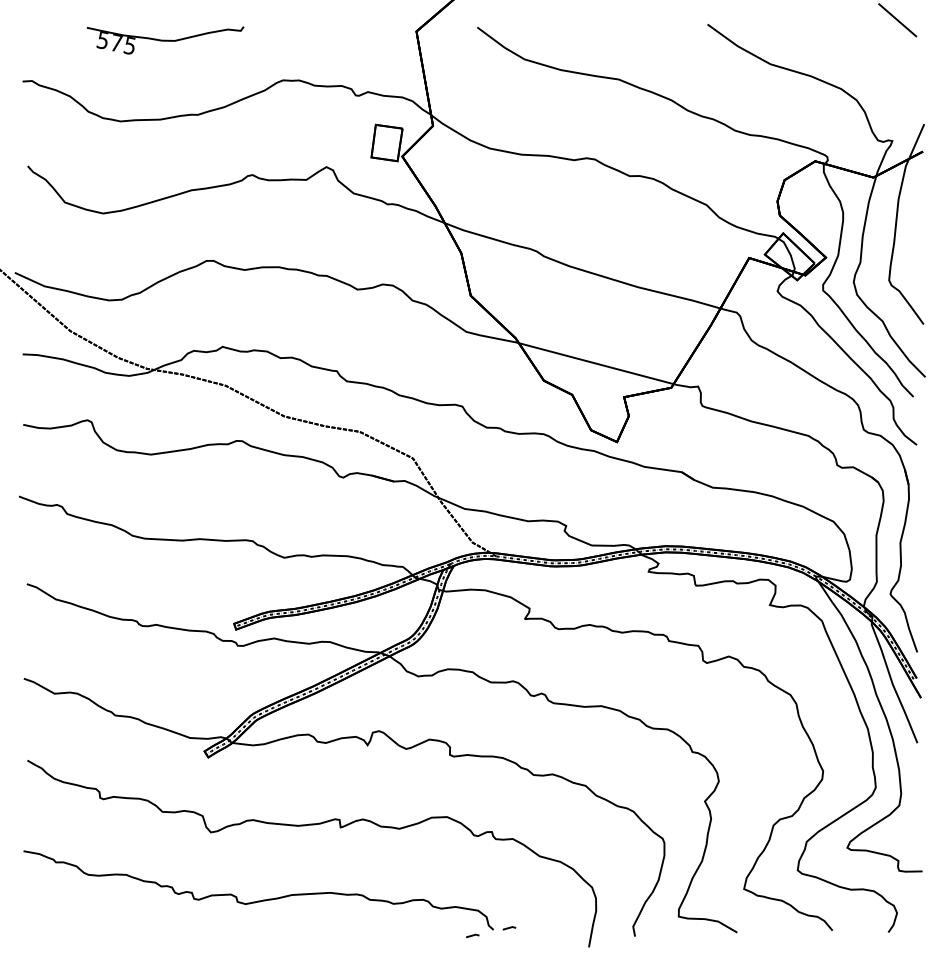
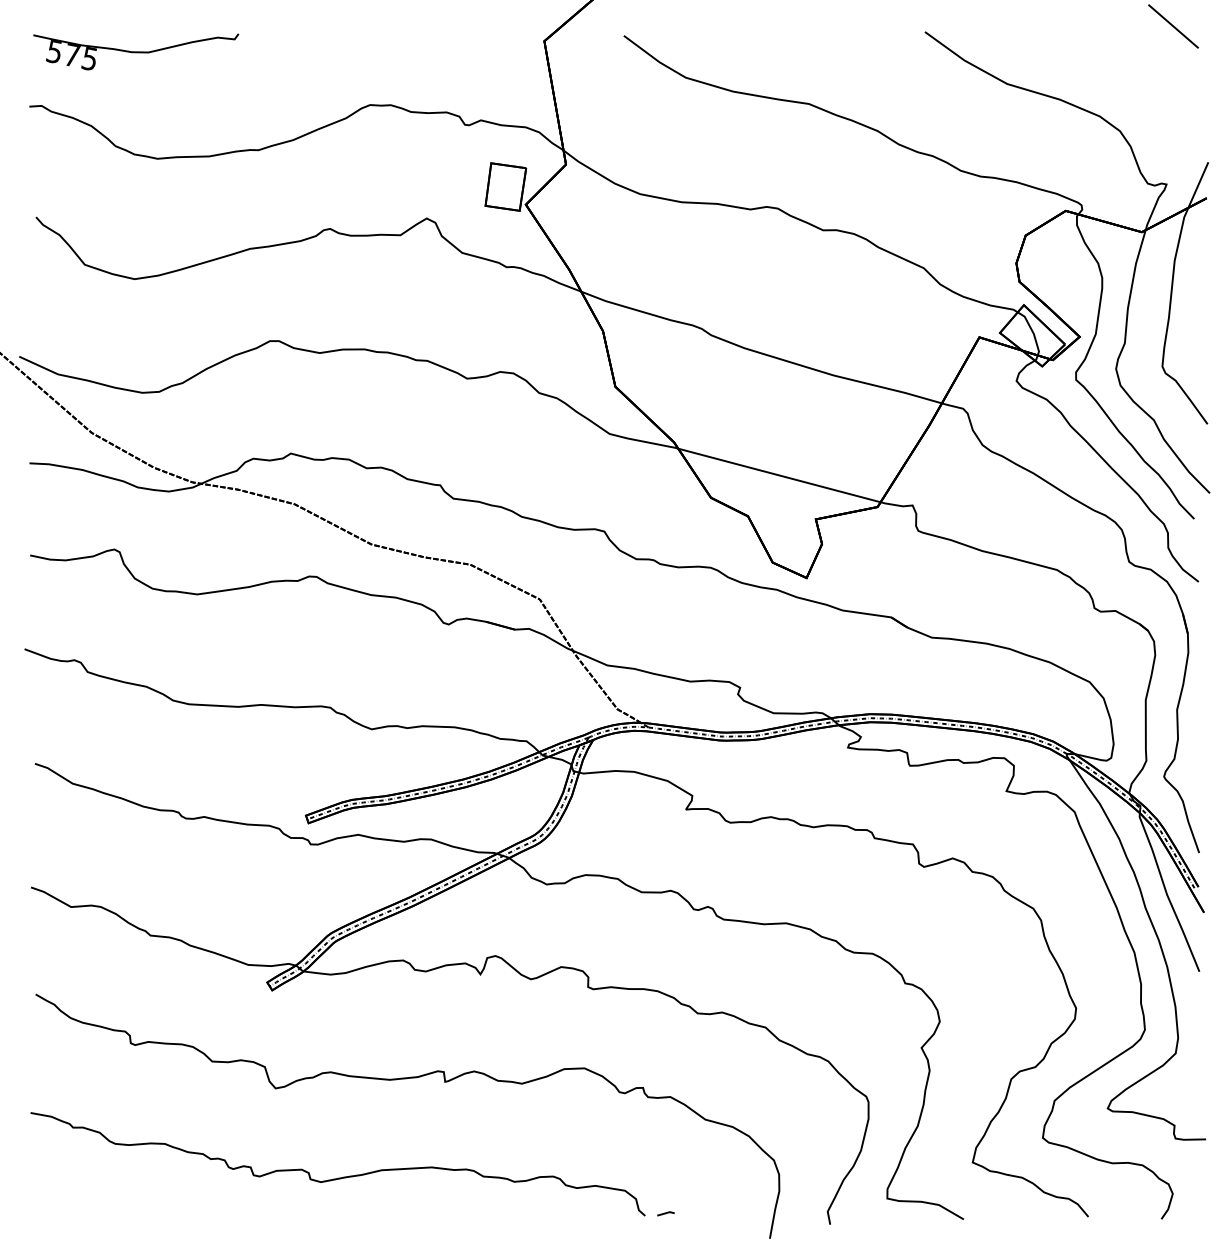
part: (165, 40) -> (136, 51), moved
line: (472, 935) -> (617, 1223), removed

